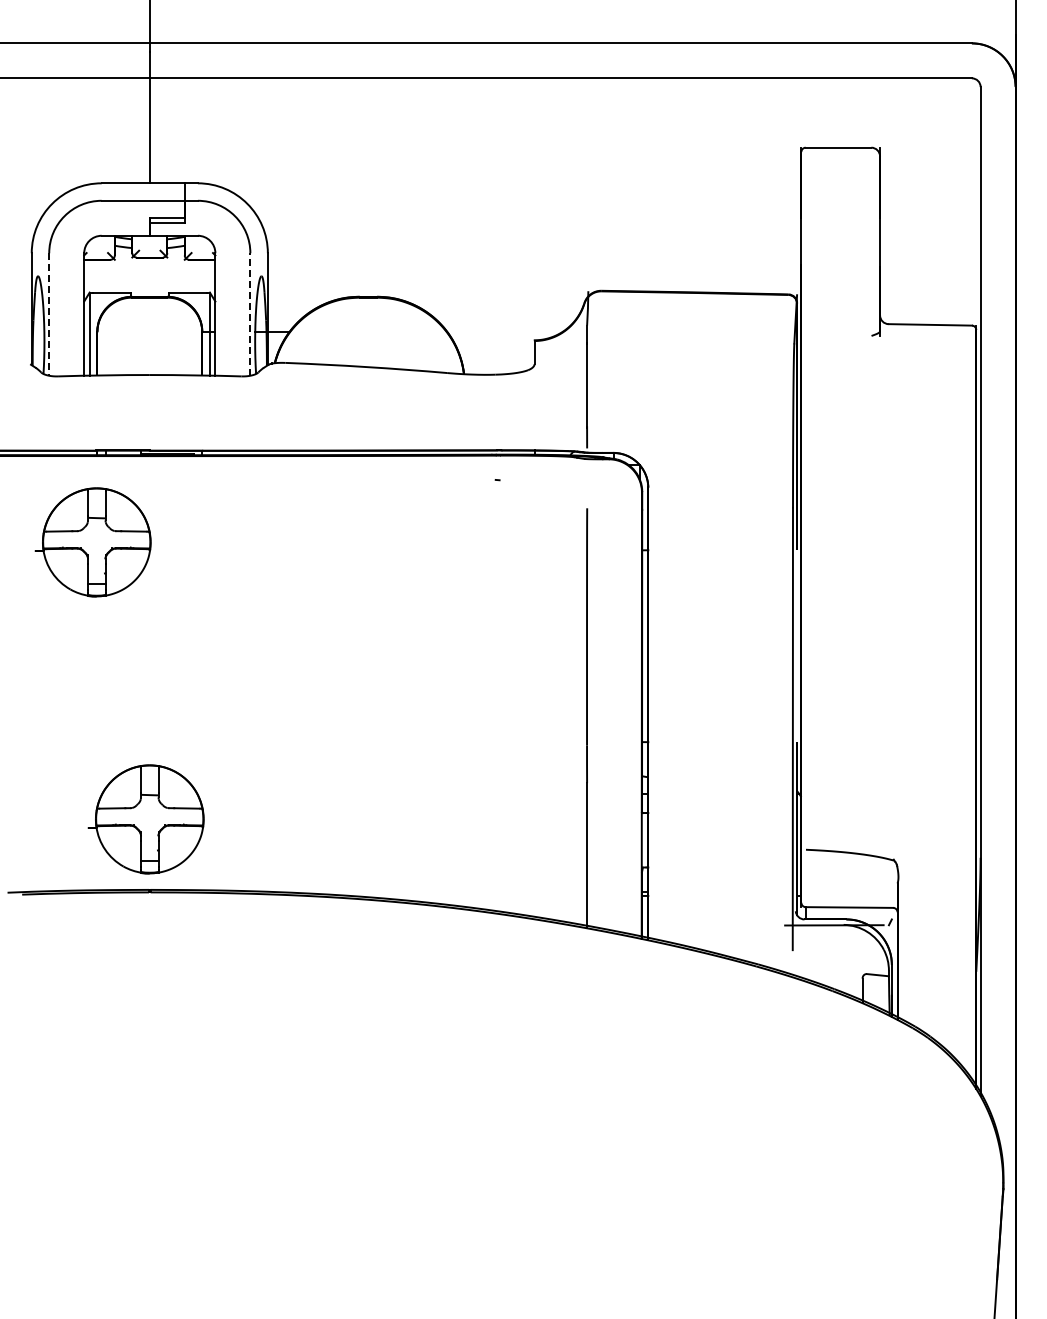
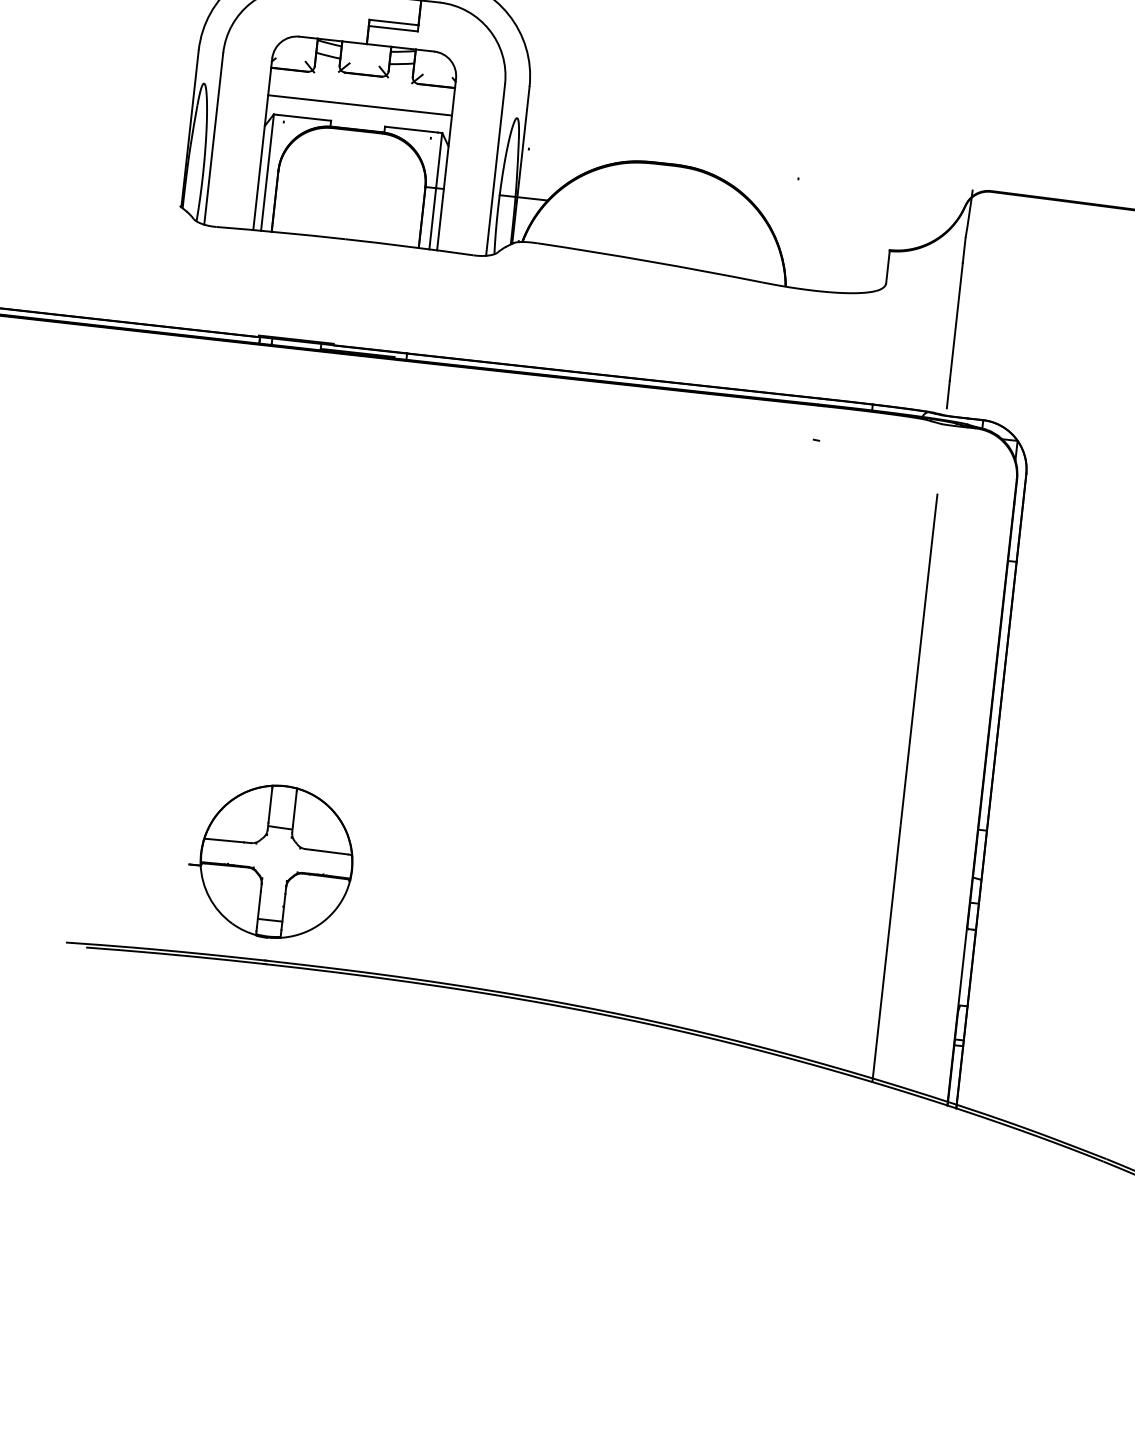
line: (149, 279) -> (359, 105), added
line: (250, 314) -> (495, 169), dashed -> solid
line: (49, 315) -> (213, 140), dashed -> solid
part: (92, 542) -> (239, 465), removed

